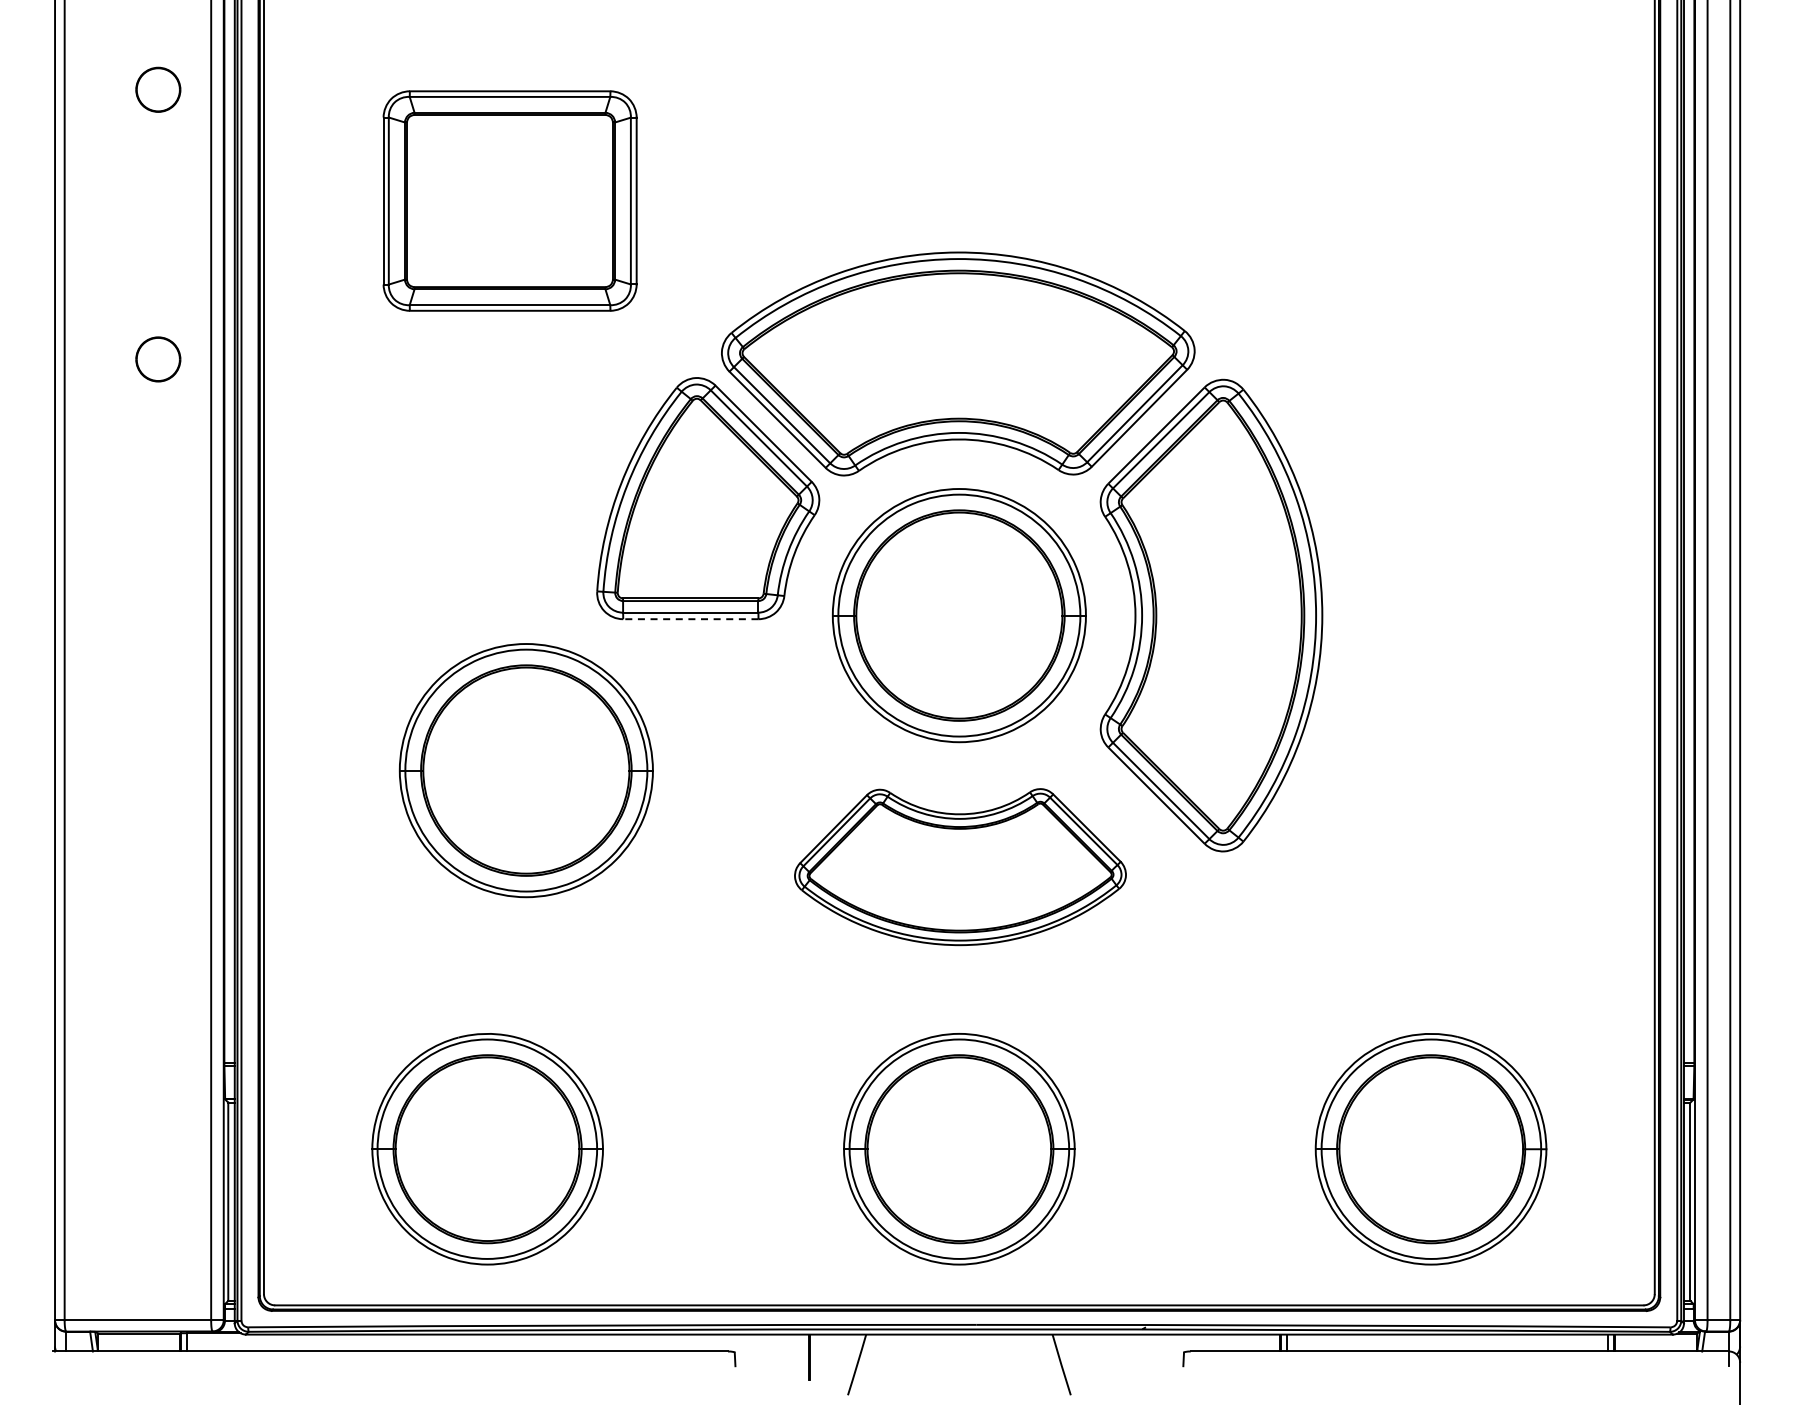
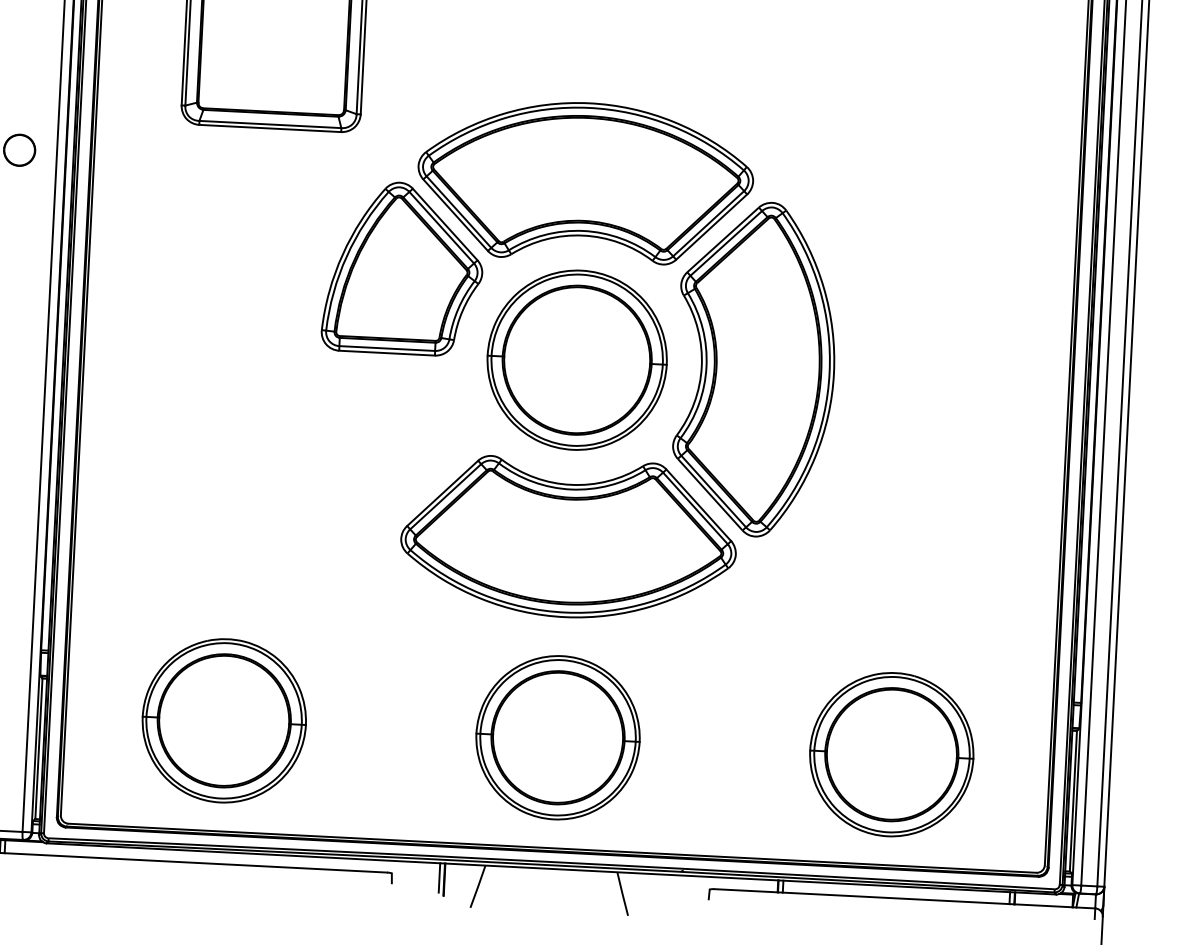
line: (690, 619) -> (386, 353), dashed -> solid
part: (525, 770) -> (264, 454), removed
part: (960, 866) -> (568, 537), size x1.43
line: (802, 1355) -> (439, 878), added

